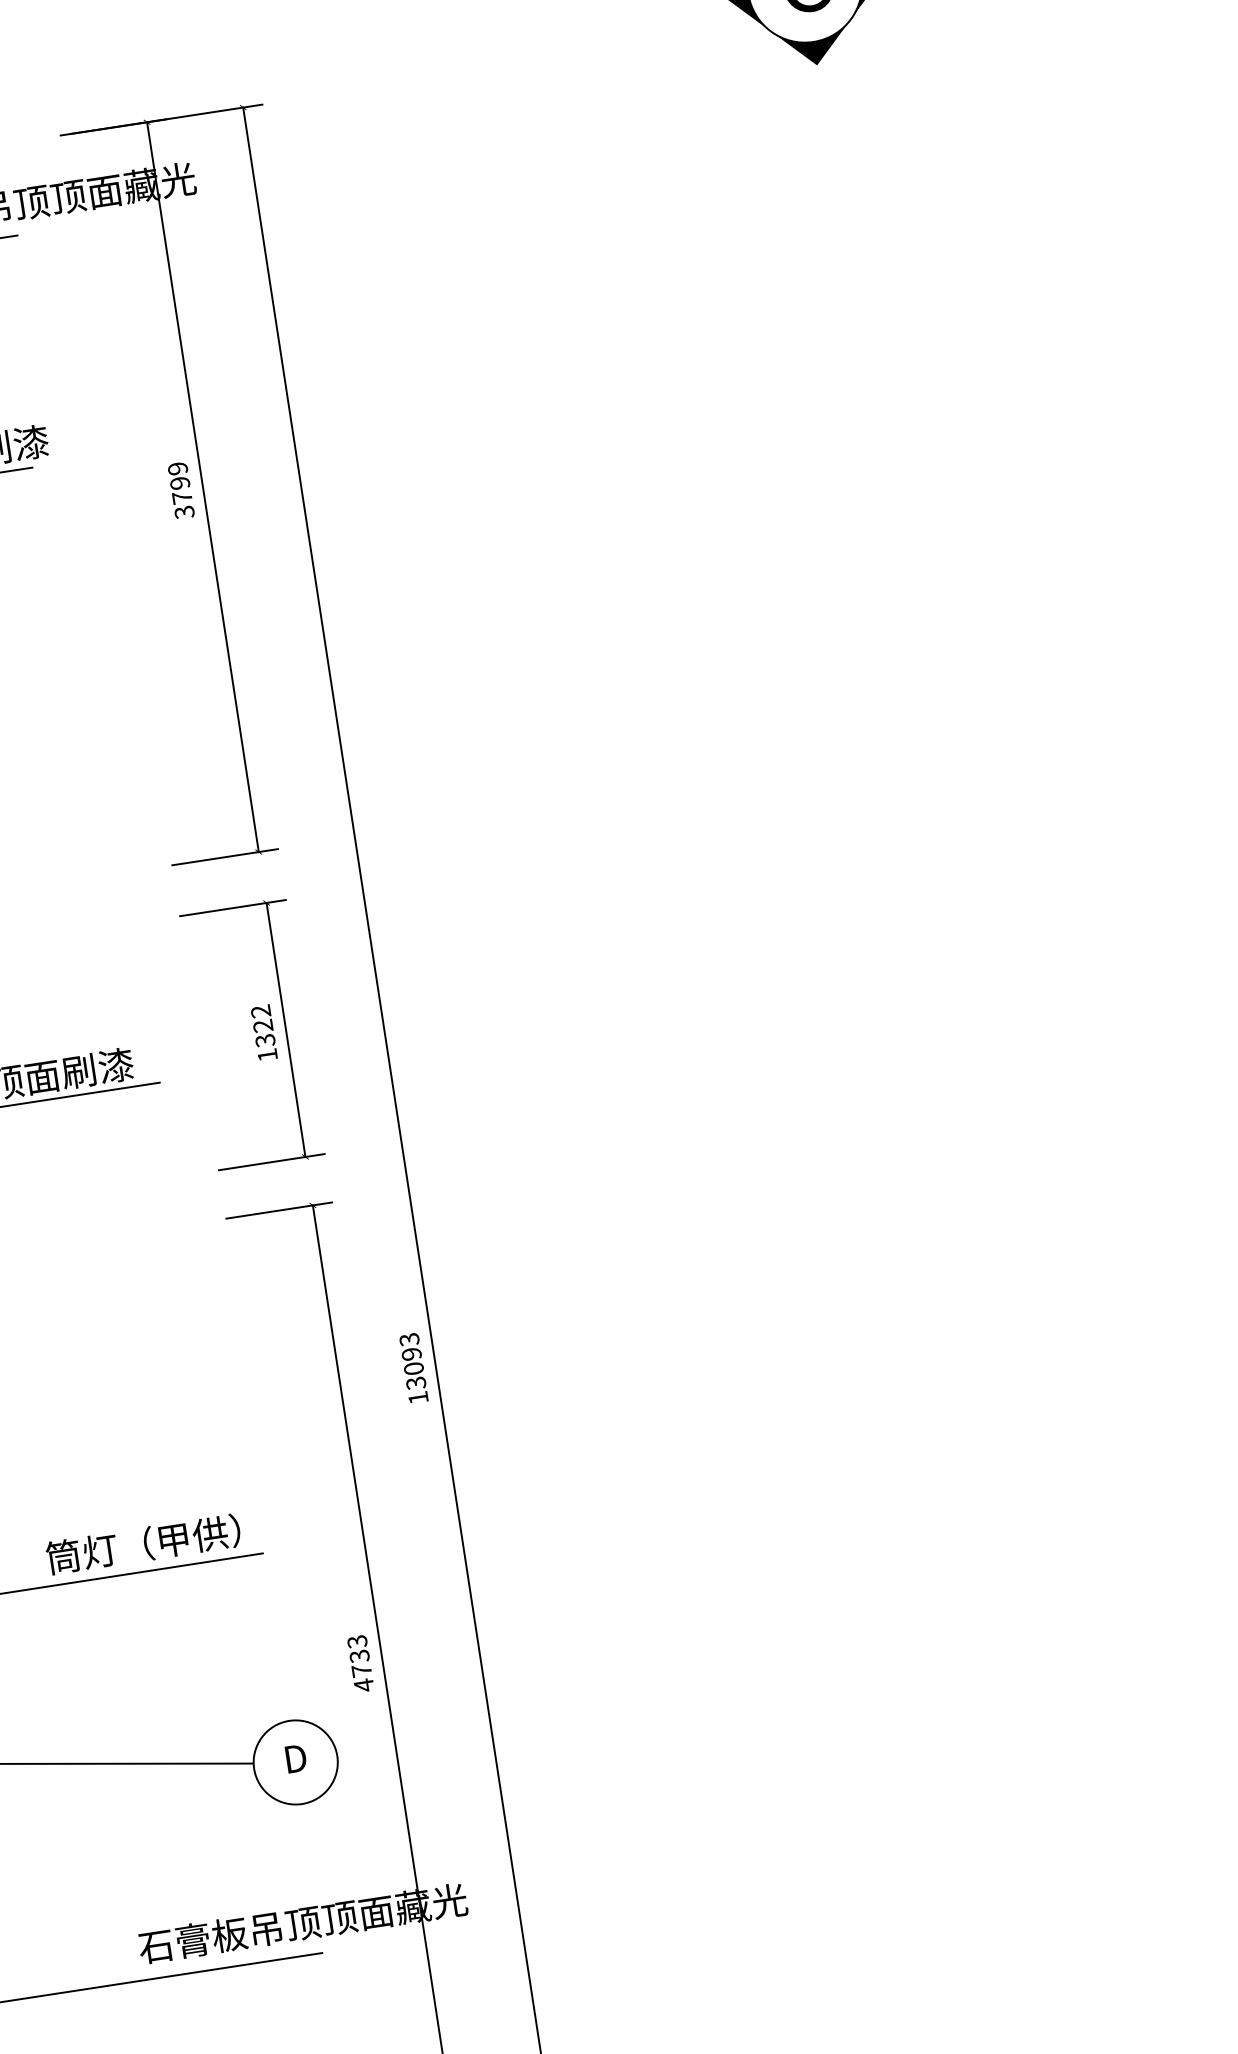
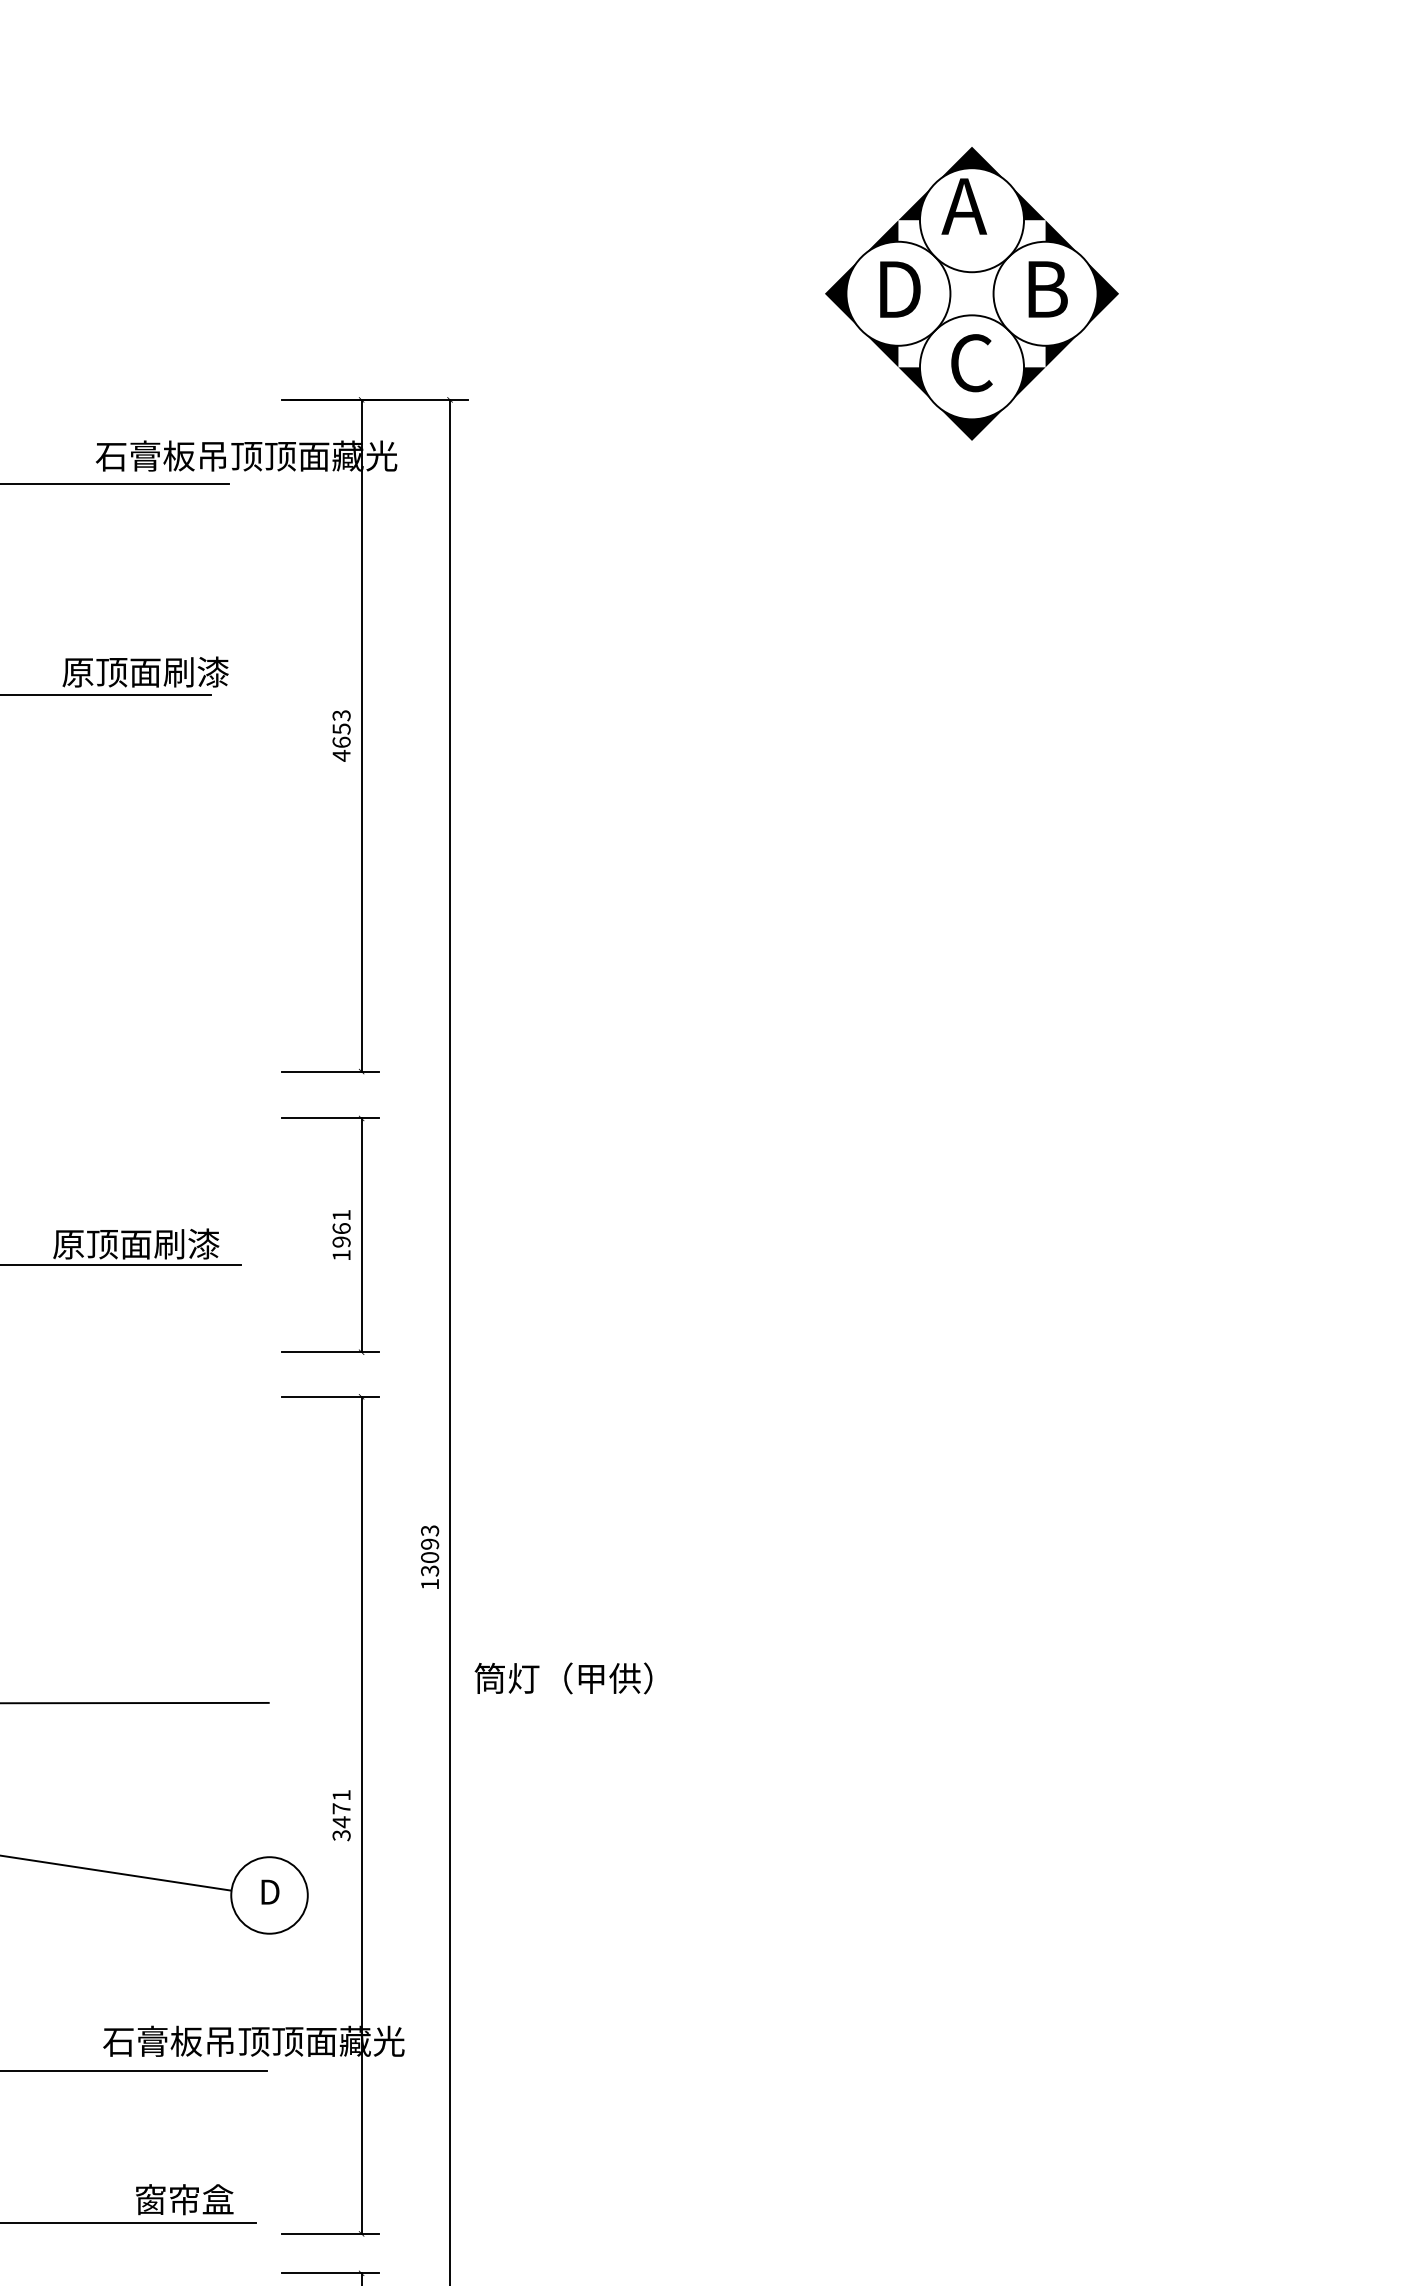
text: (181, 490) -> (341, 735), 3799 -> 4653
text: (263, 1025) -> (341, 1228), 1322 -> 1961
text: (143, 1544) -> (563, 1678), moved
text: (360, 1663) -> (341, 1815), 4733 -> 3471

